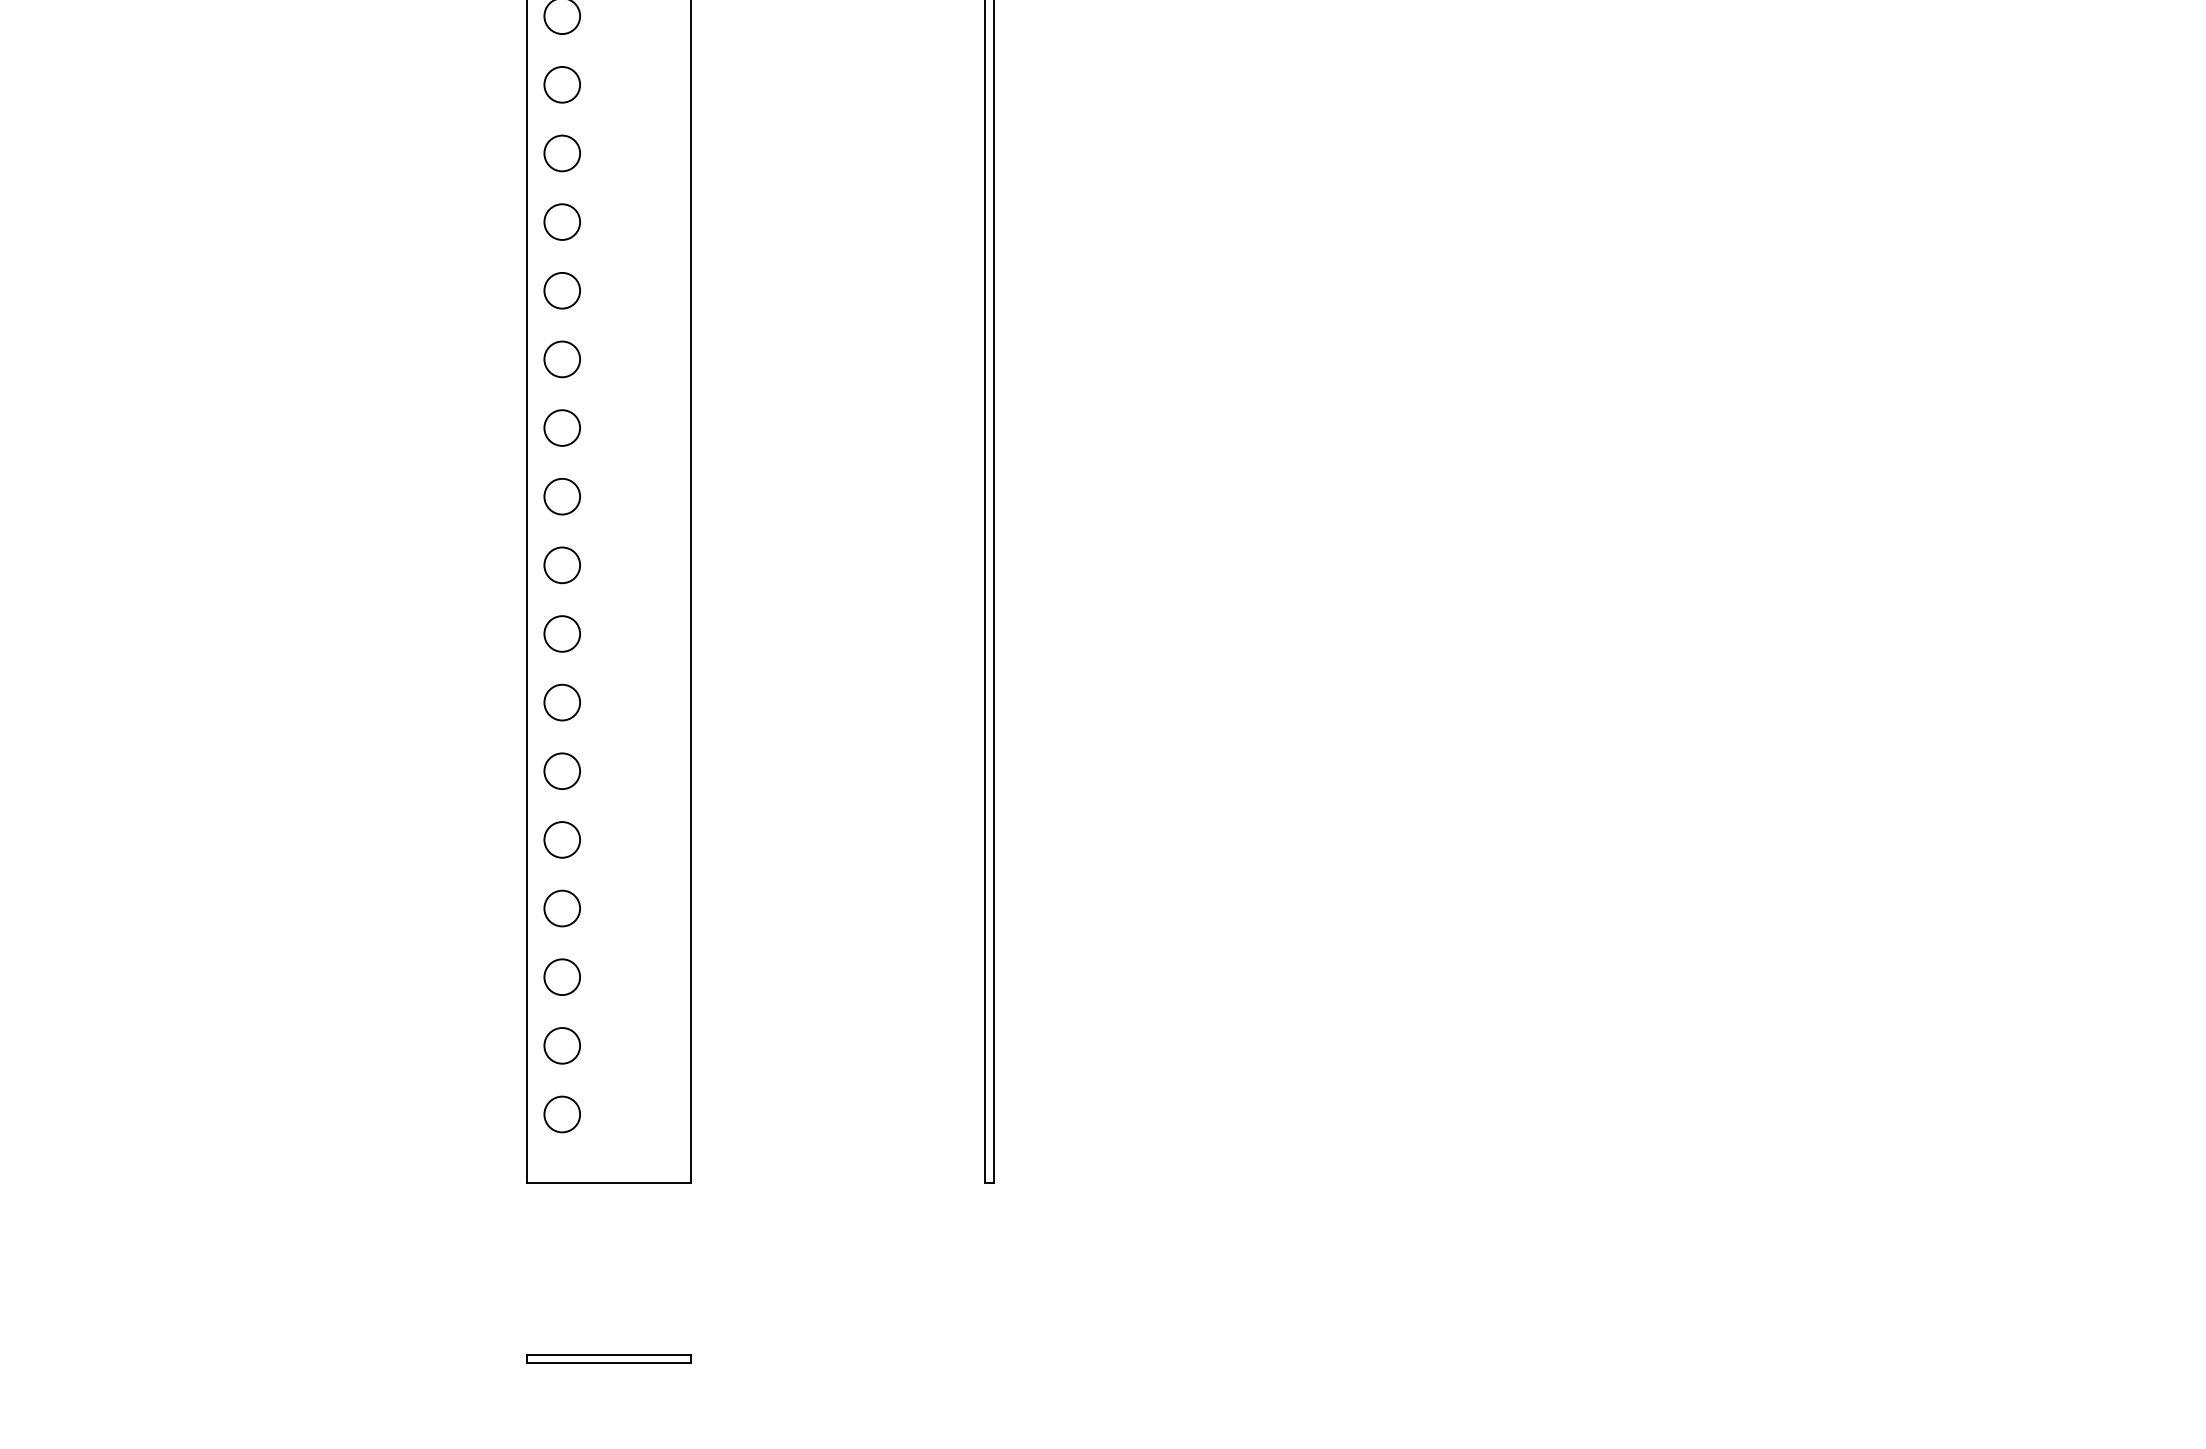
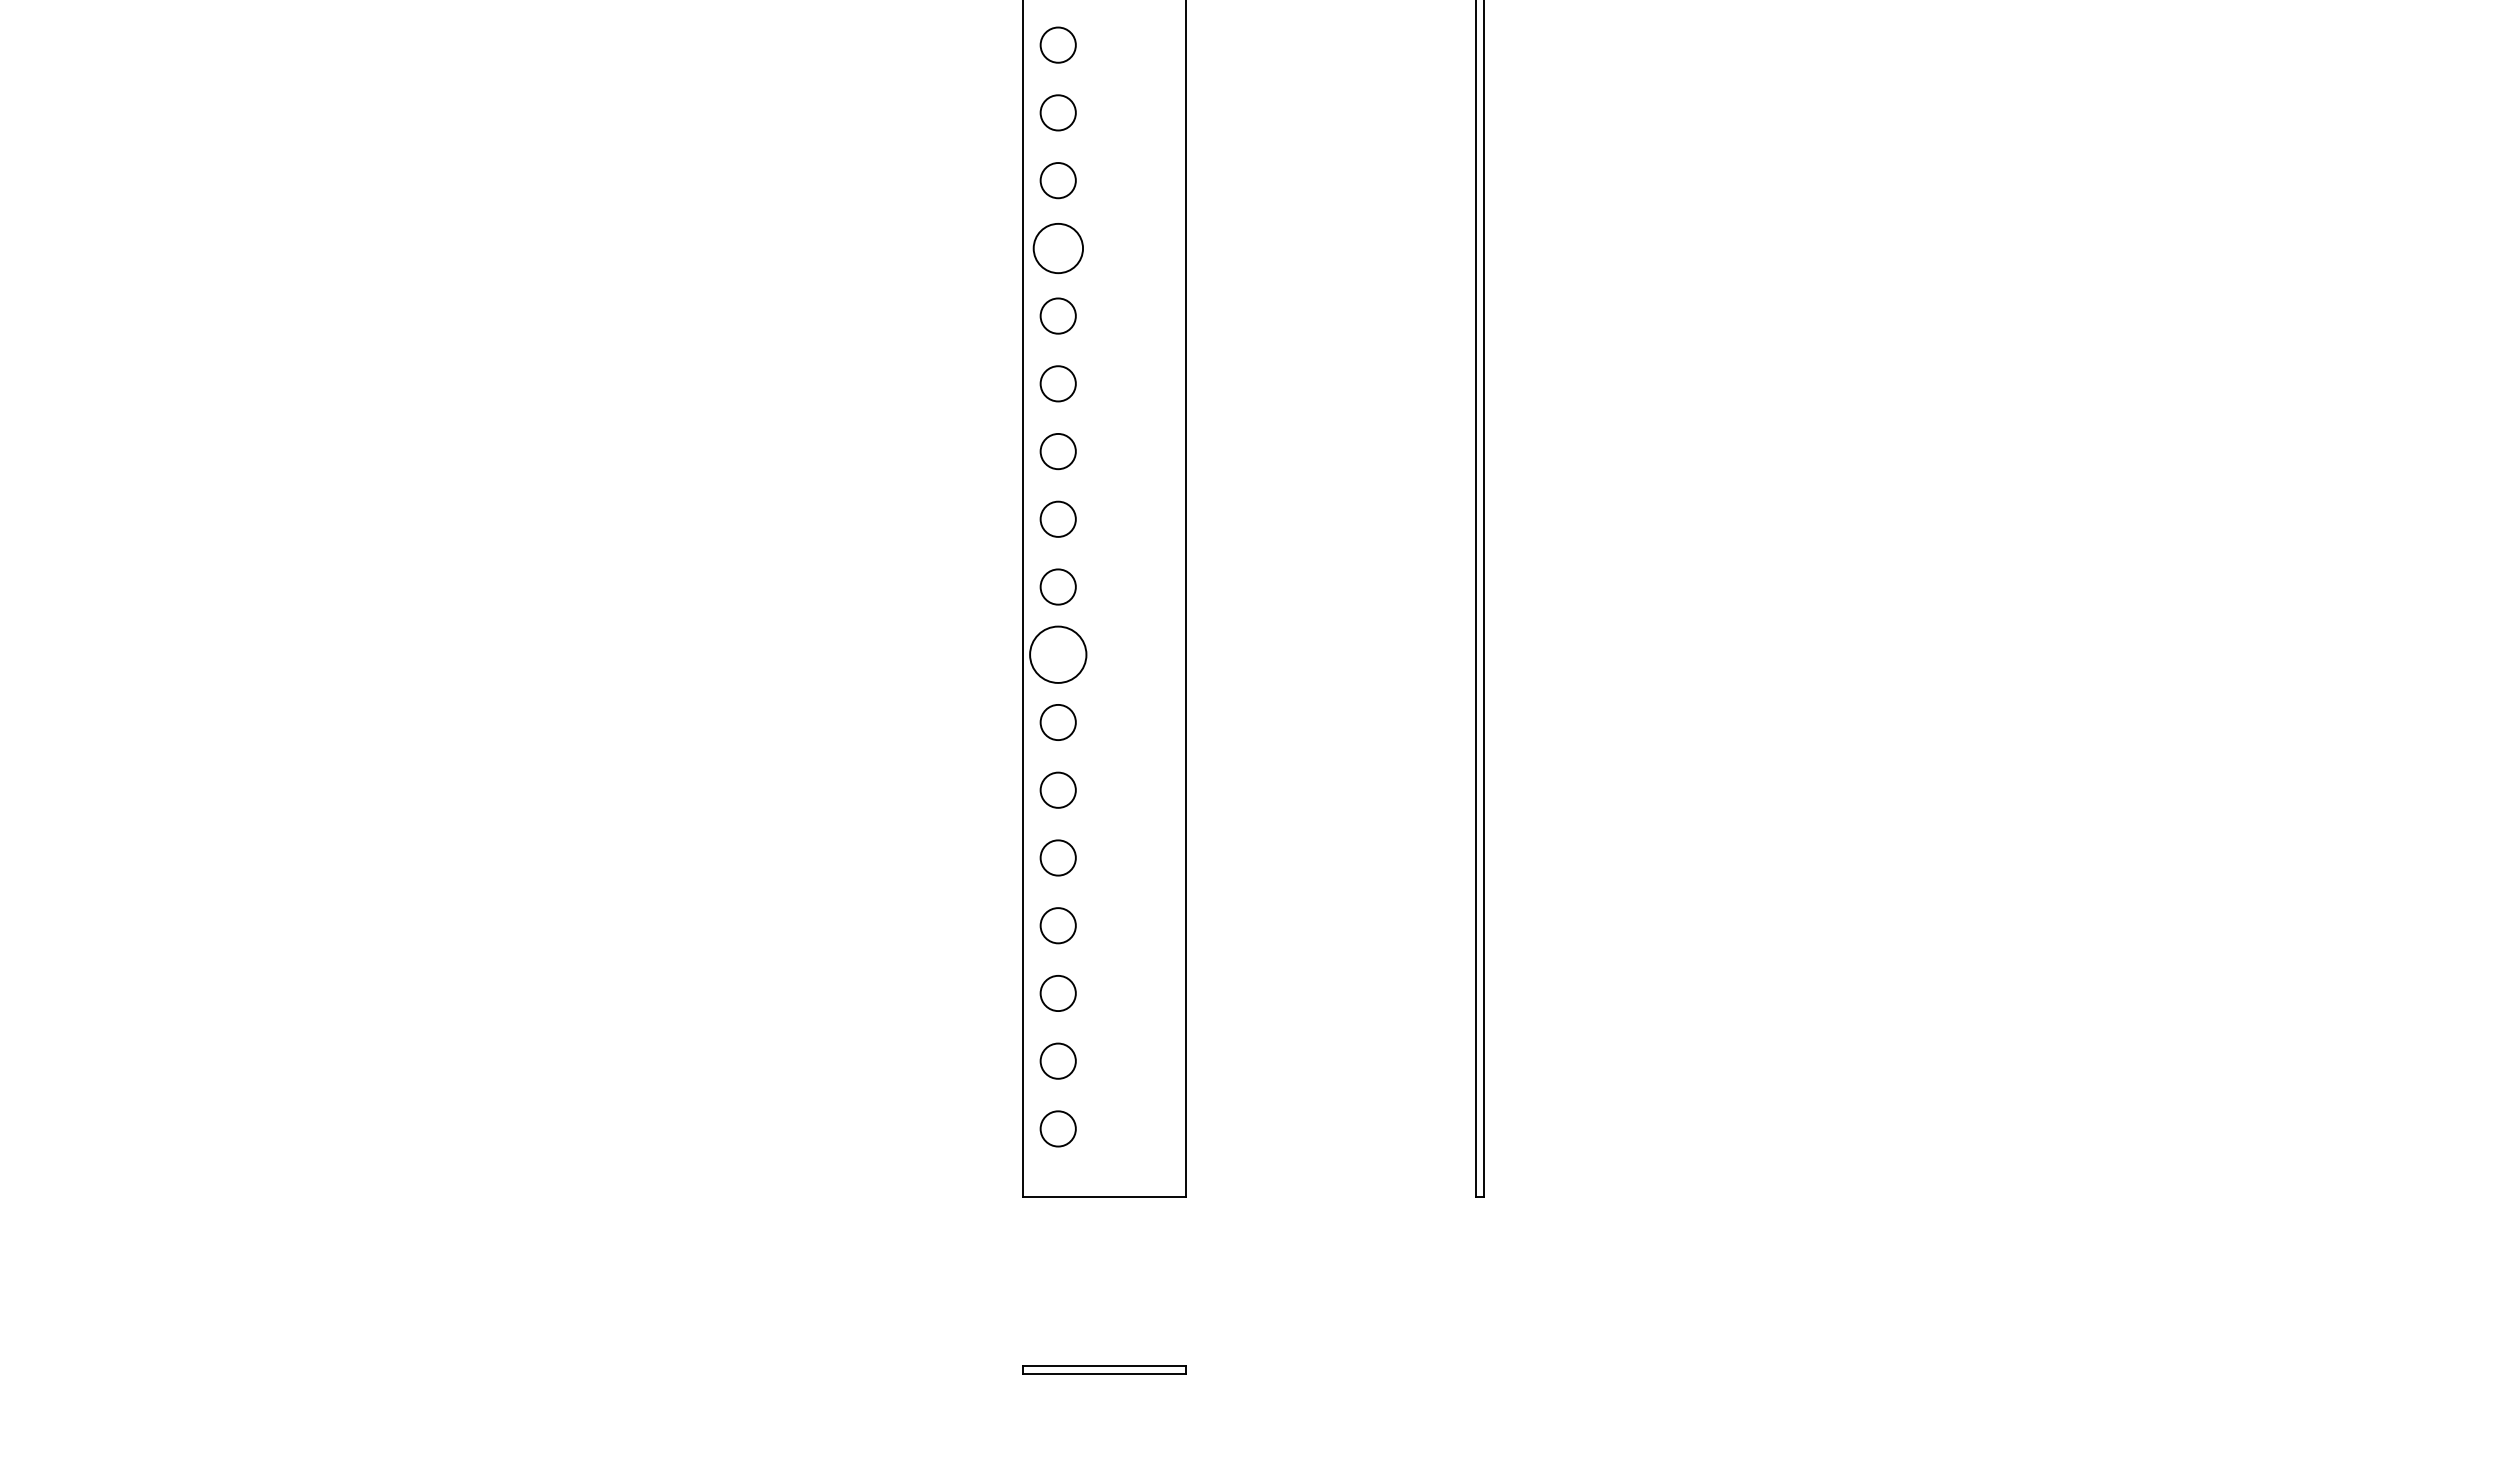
circle: (561, 221) -> (1057, 247), size x1.4
circle: (561, 633) -> (1057, 654), size x1.6

